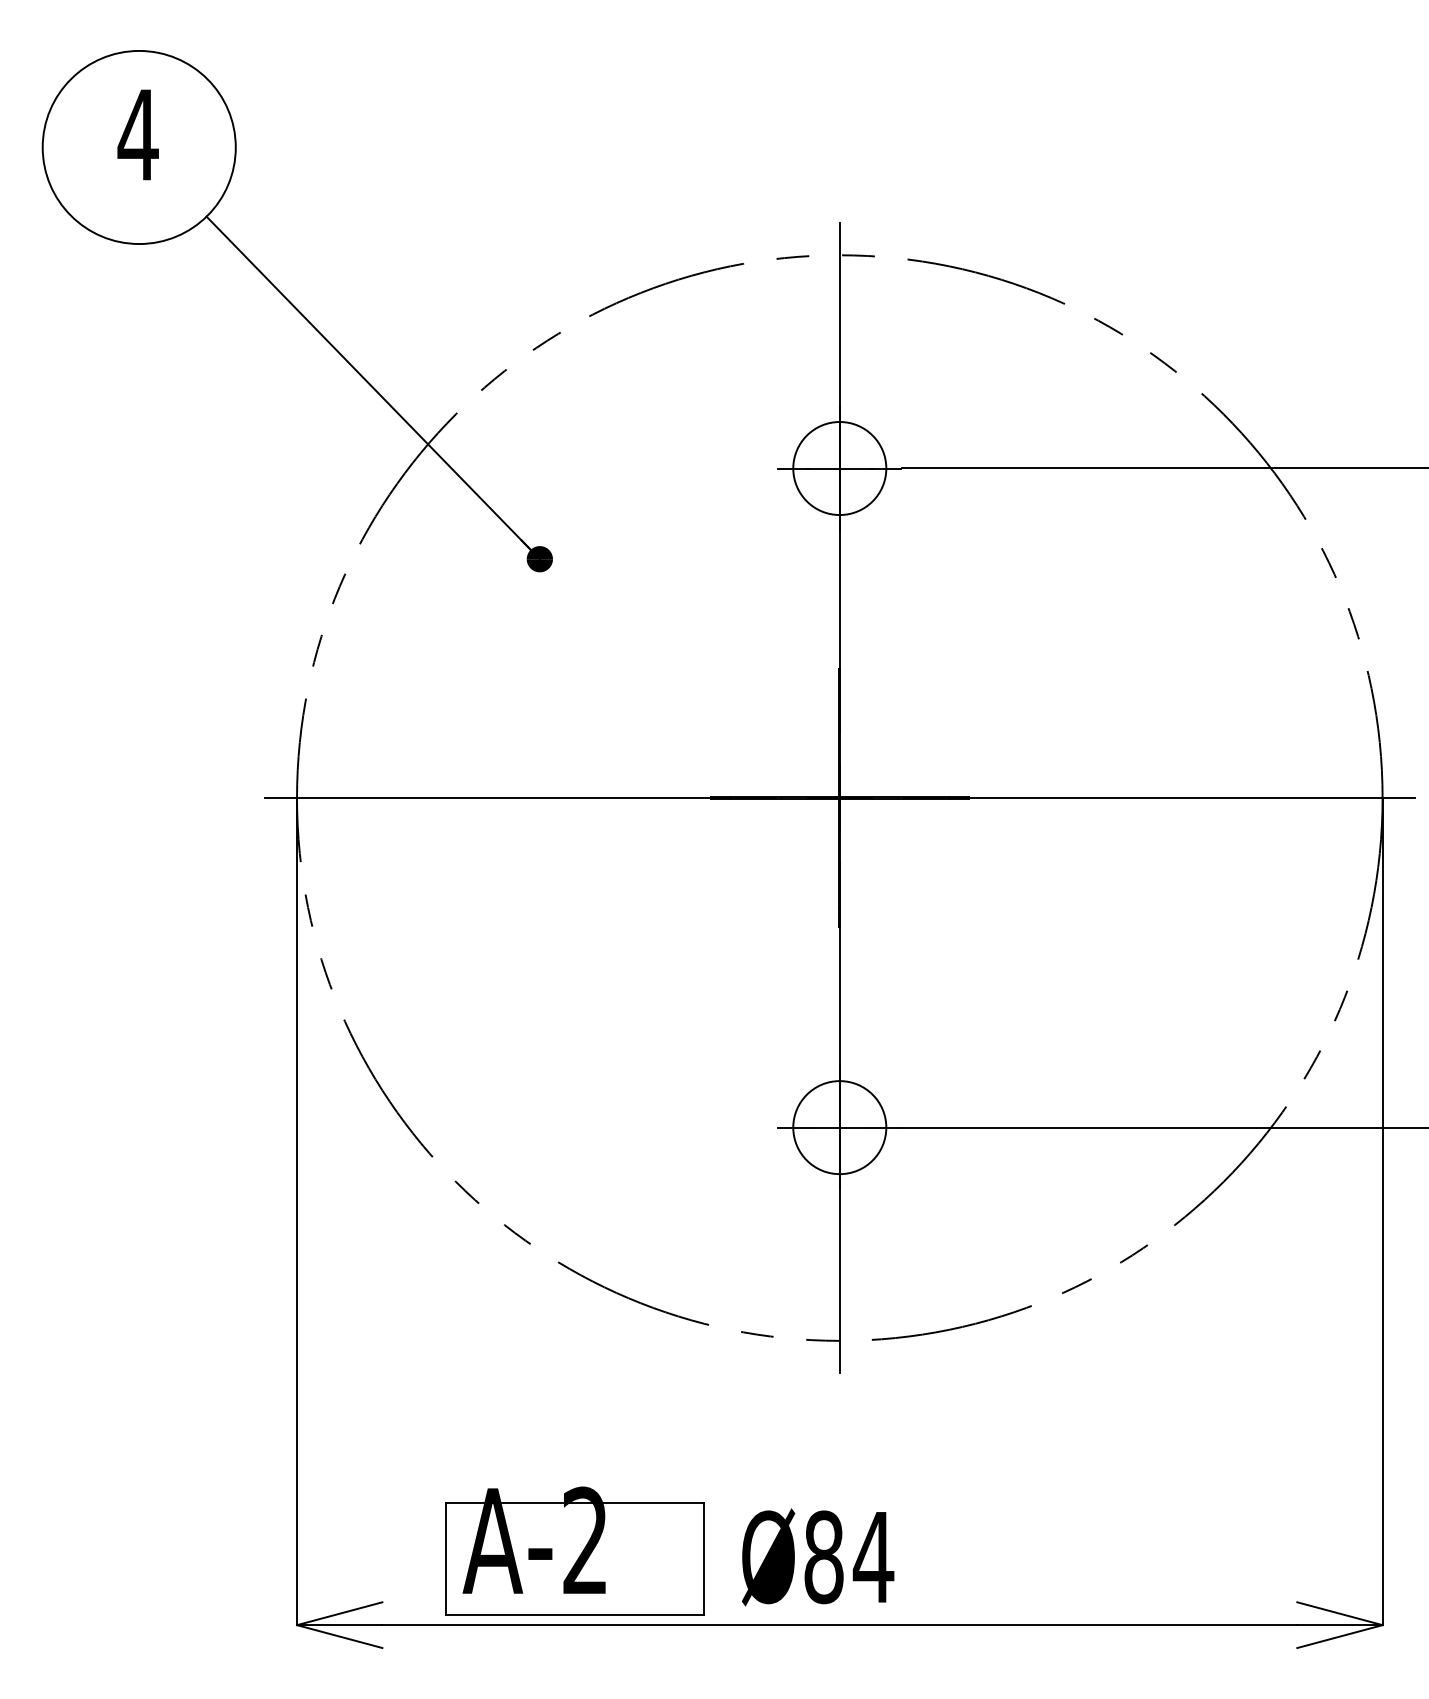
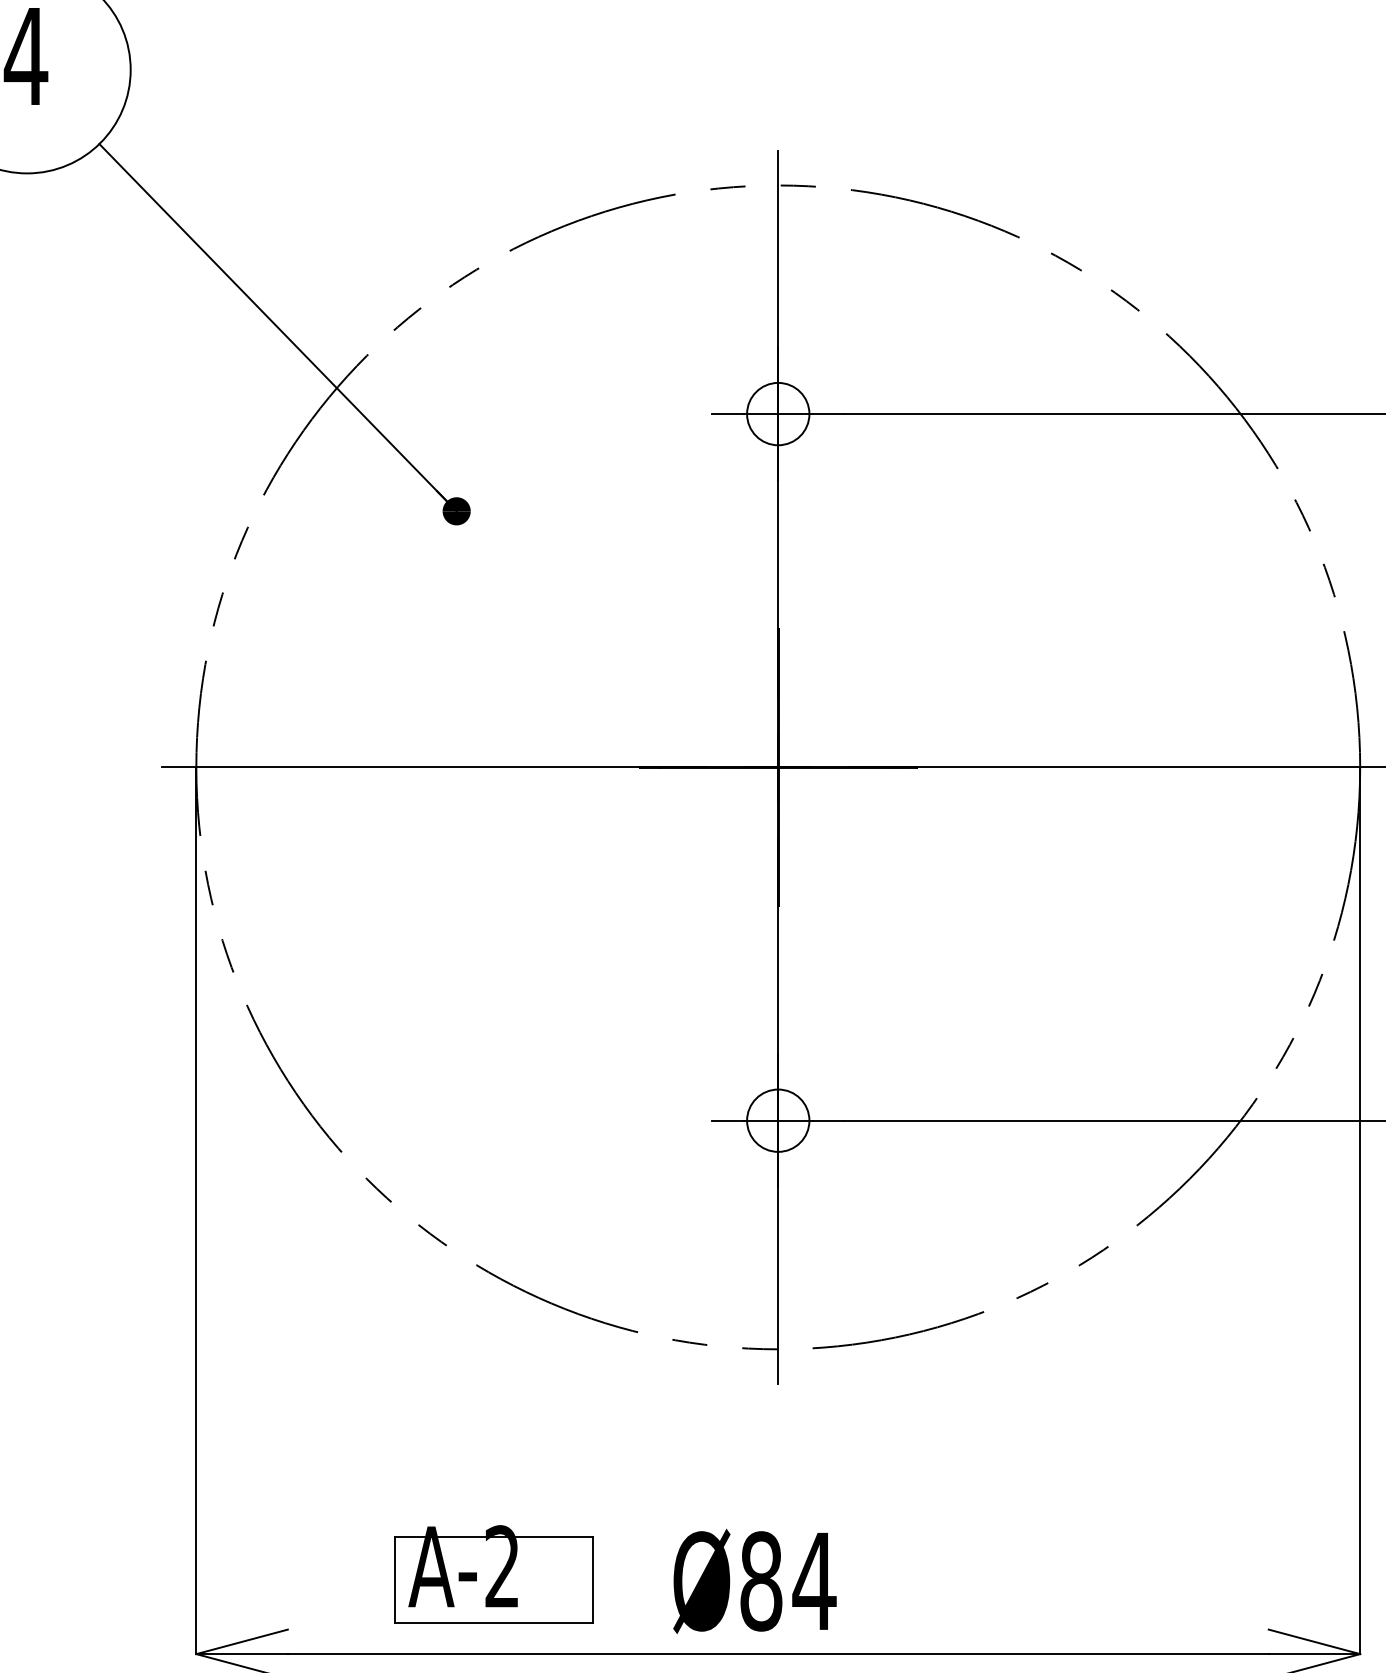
circle: (839, 468) -> (777, 414), size x0.62
circle: (839, 1127) -> (777, 1120), size x0.62
part: (574, 1550) -> (493, 1574), size x0.71

